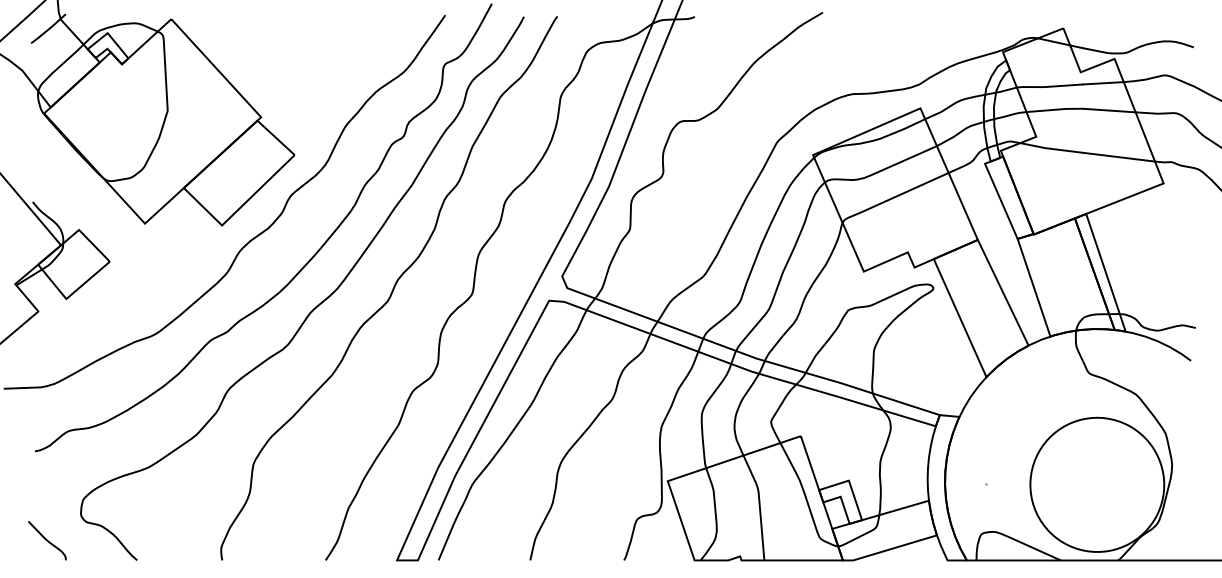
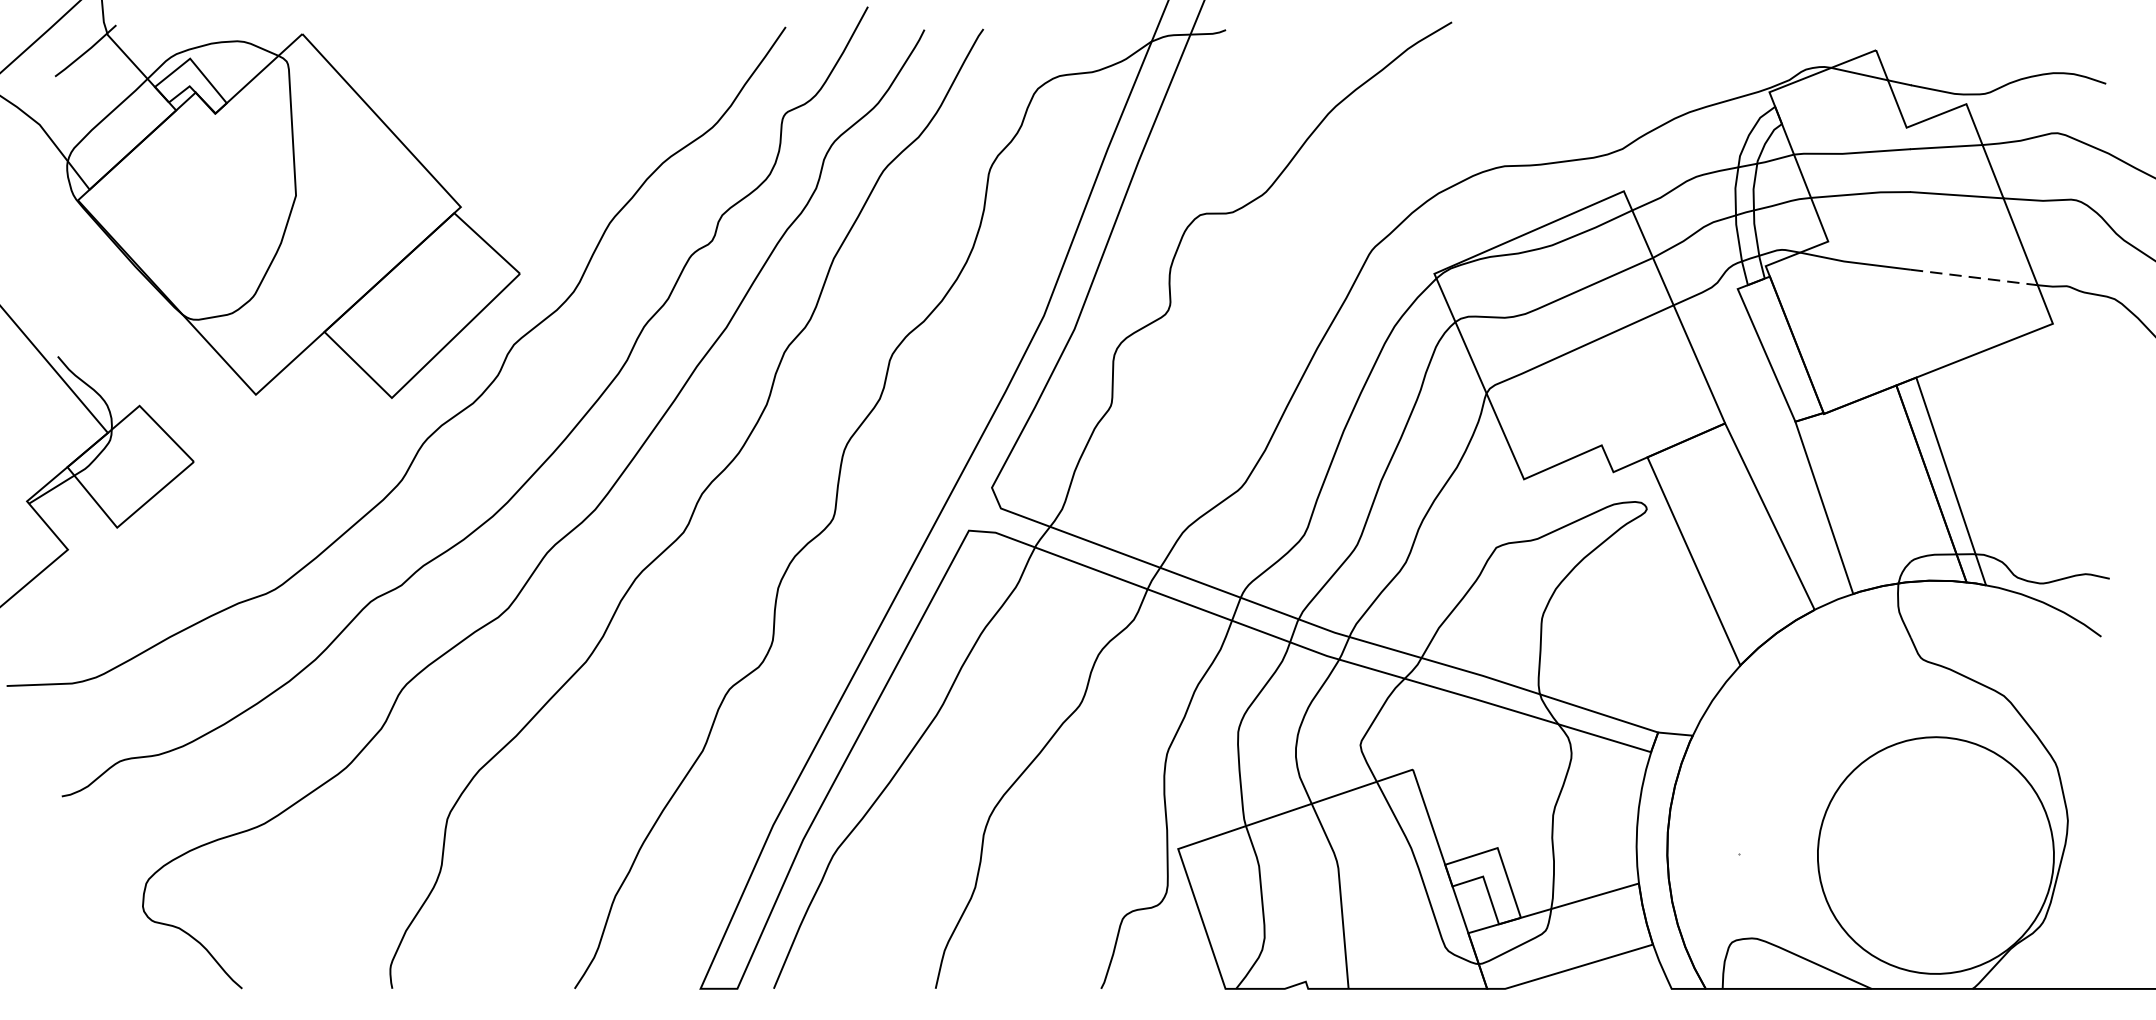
line: (1119, 157) -> (1975, 278), solid -> dashed
curve: (47, 540) -> (83, 953), removed

